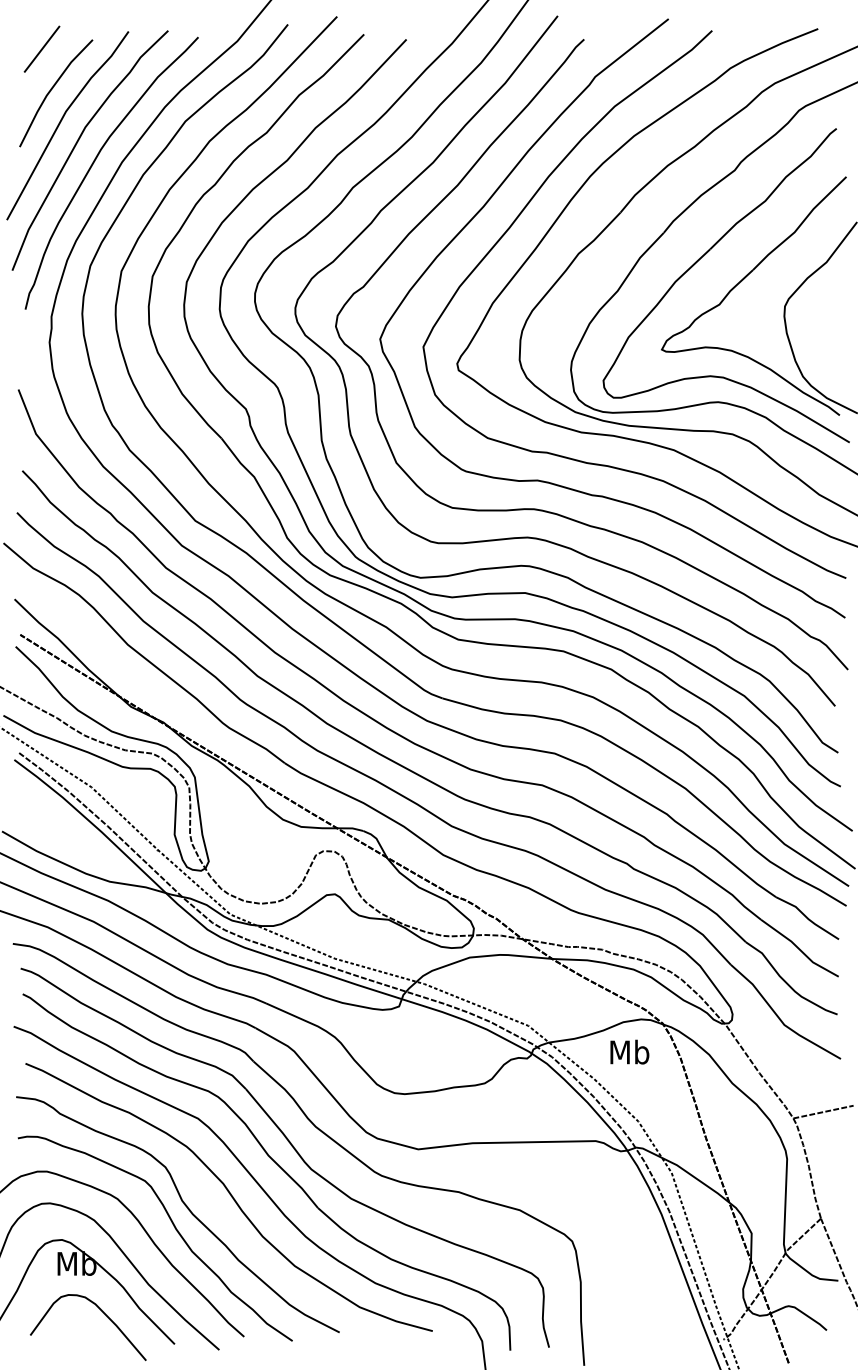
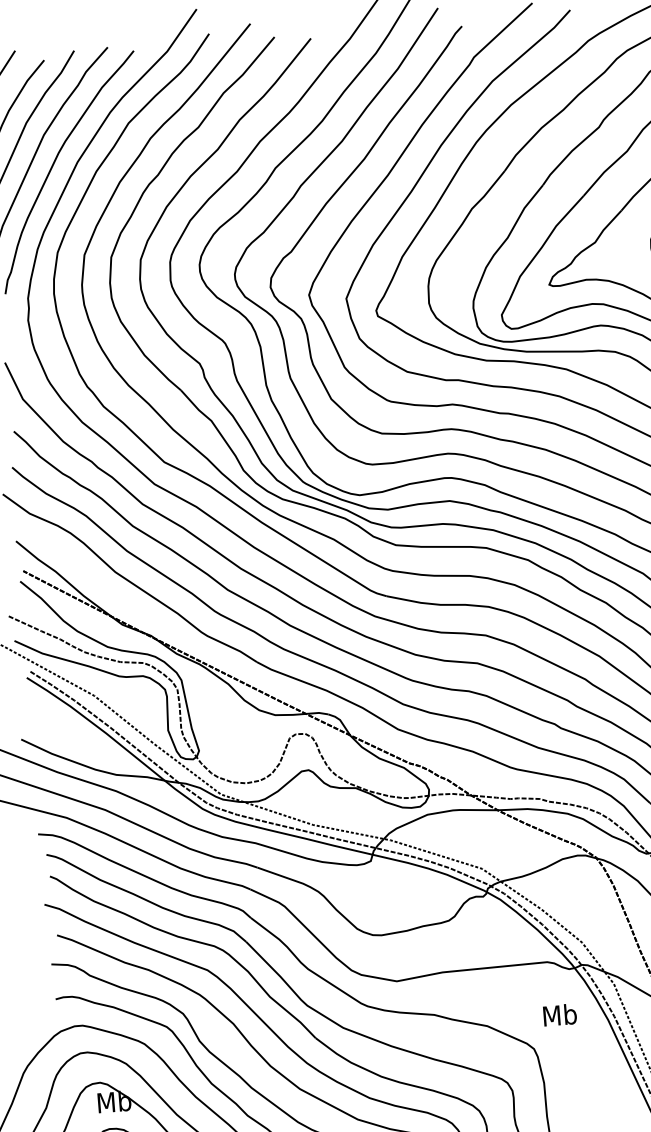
text: (629, 1051) -> (559, 1014), moved

